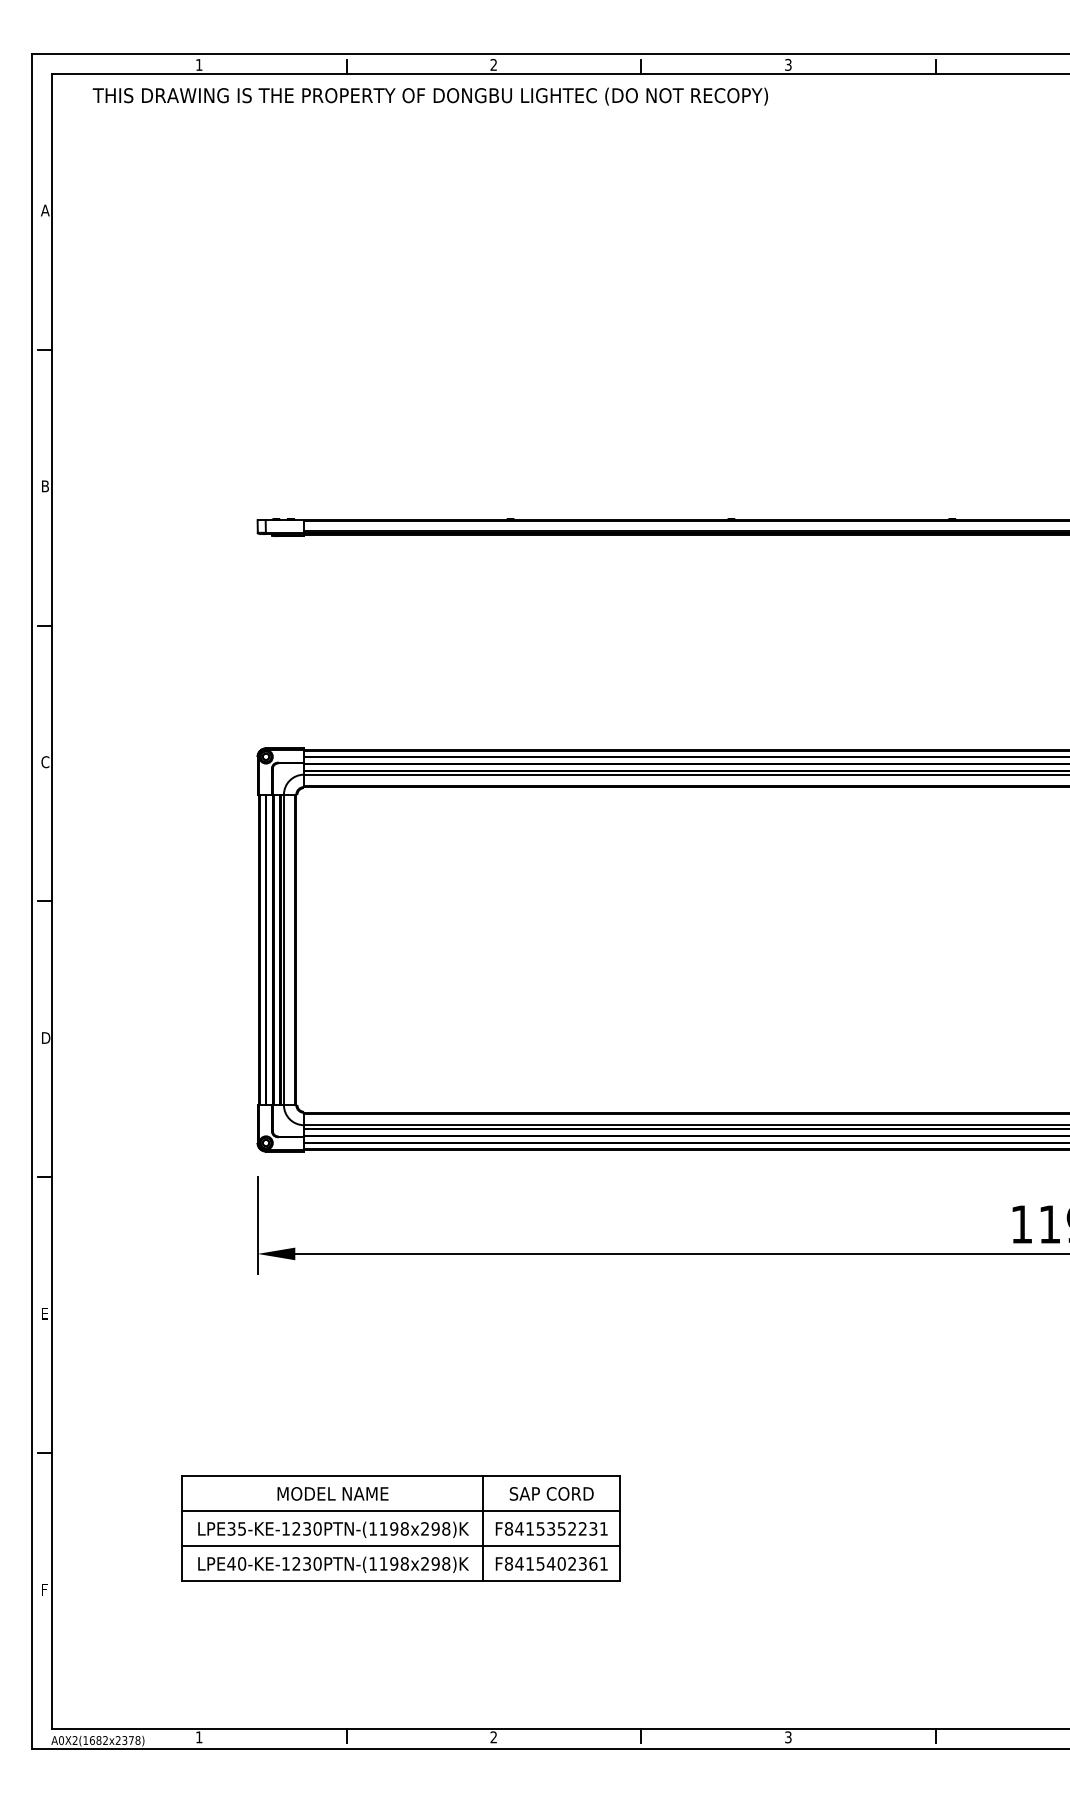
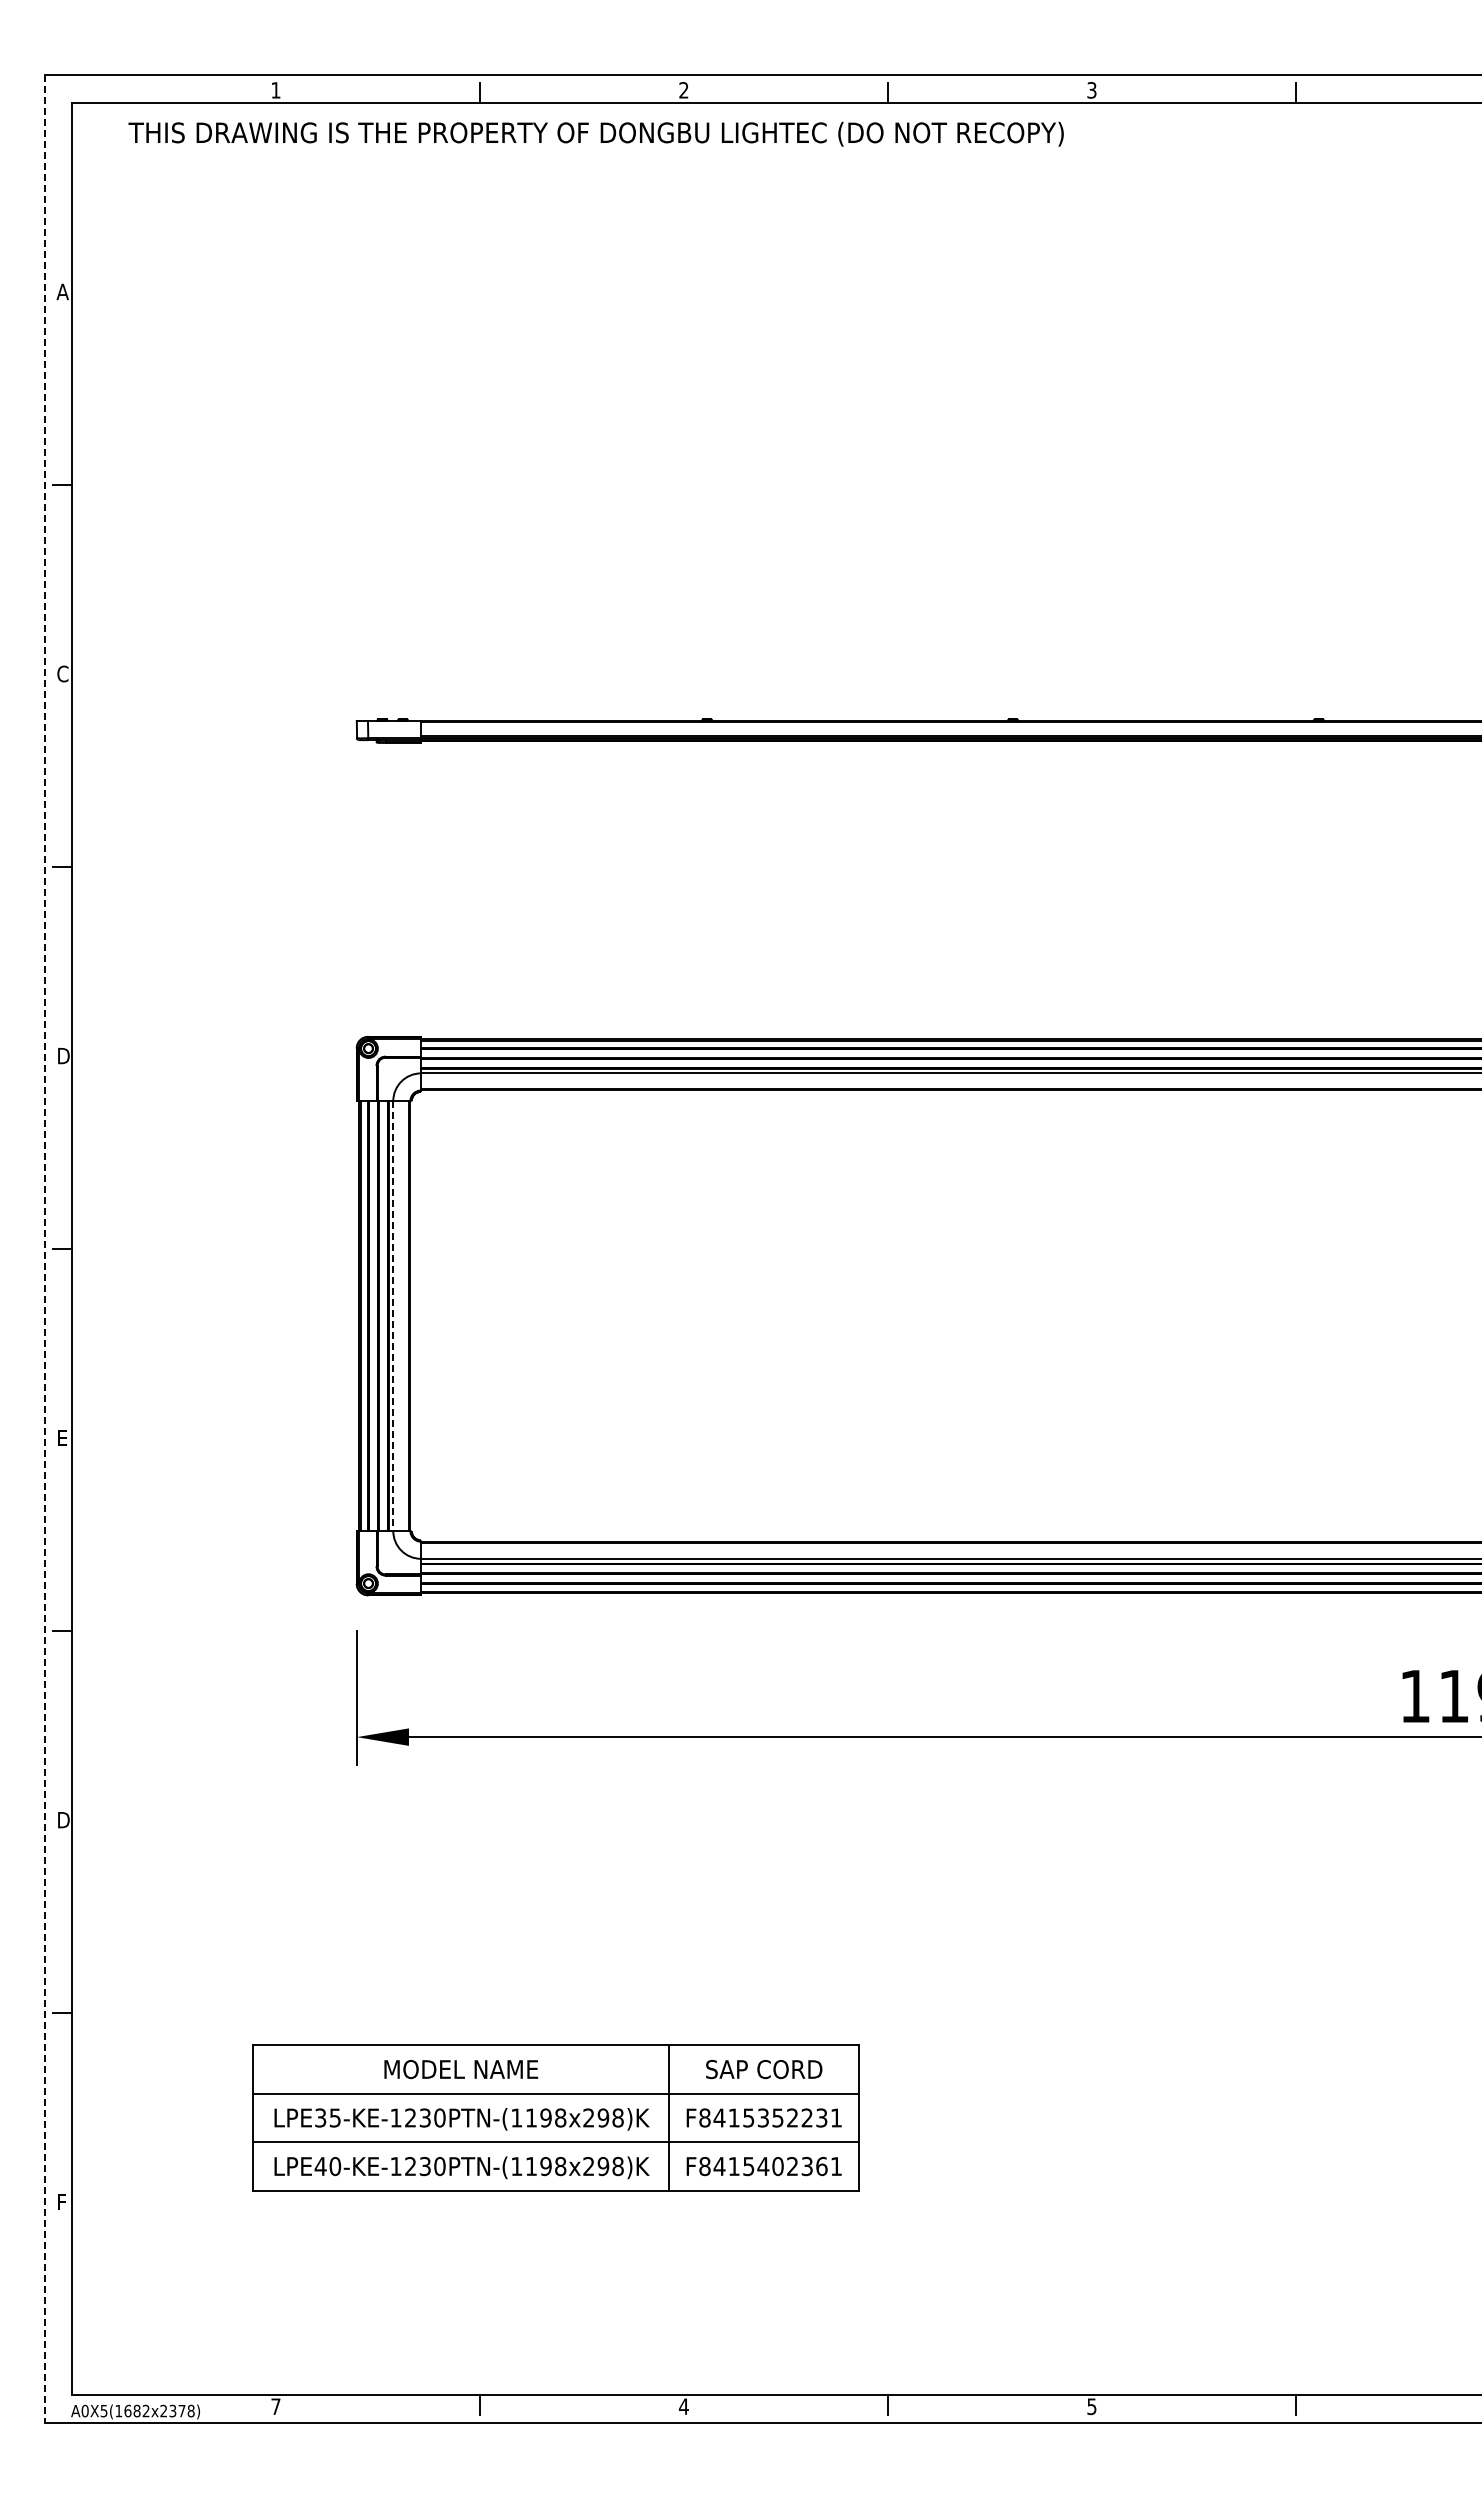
text: (45, 485) -> (62, 673), B -> C
text: (45, 761) -> (63, 1055), C -> D
line: (32, 901) -> (44, 1249), solid -> dashed
line: (284, 950) -> (393, 1316), solid -> dashed
text: (45, 1038) -> (63, 1438), D -> E
text: (45, 1314) -> (63, 1820), E -> D
text: (198, 1737) -> (275, 2406), 1 -> 7
text: (493, 1737) -> (683, 2406), 2 -> 4
text: (788, 1737) -> (1091, 2406), 3 -> 5
text: (74, 1740) -> (103, 2410), A0X2(1682x2378) -> A0X5(1682x2378)

